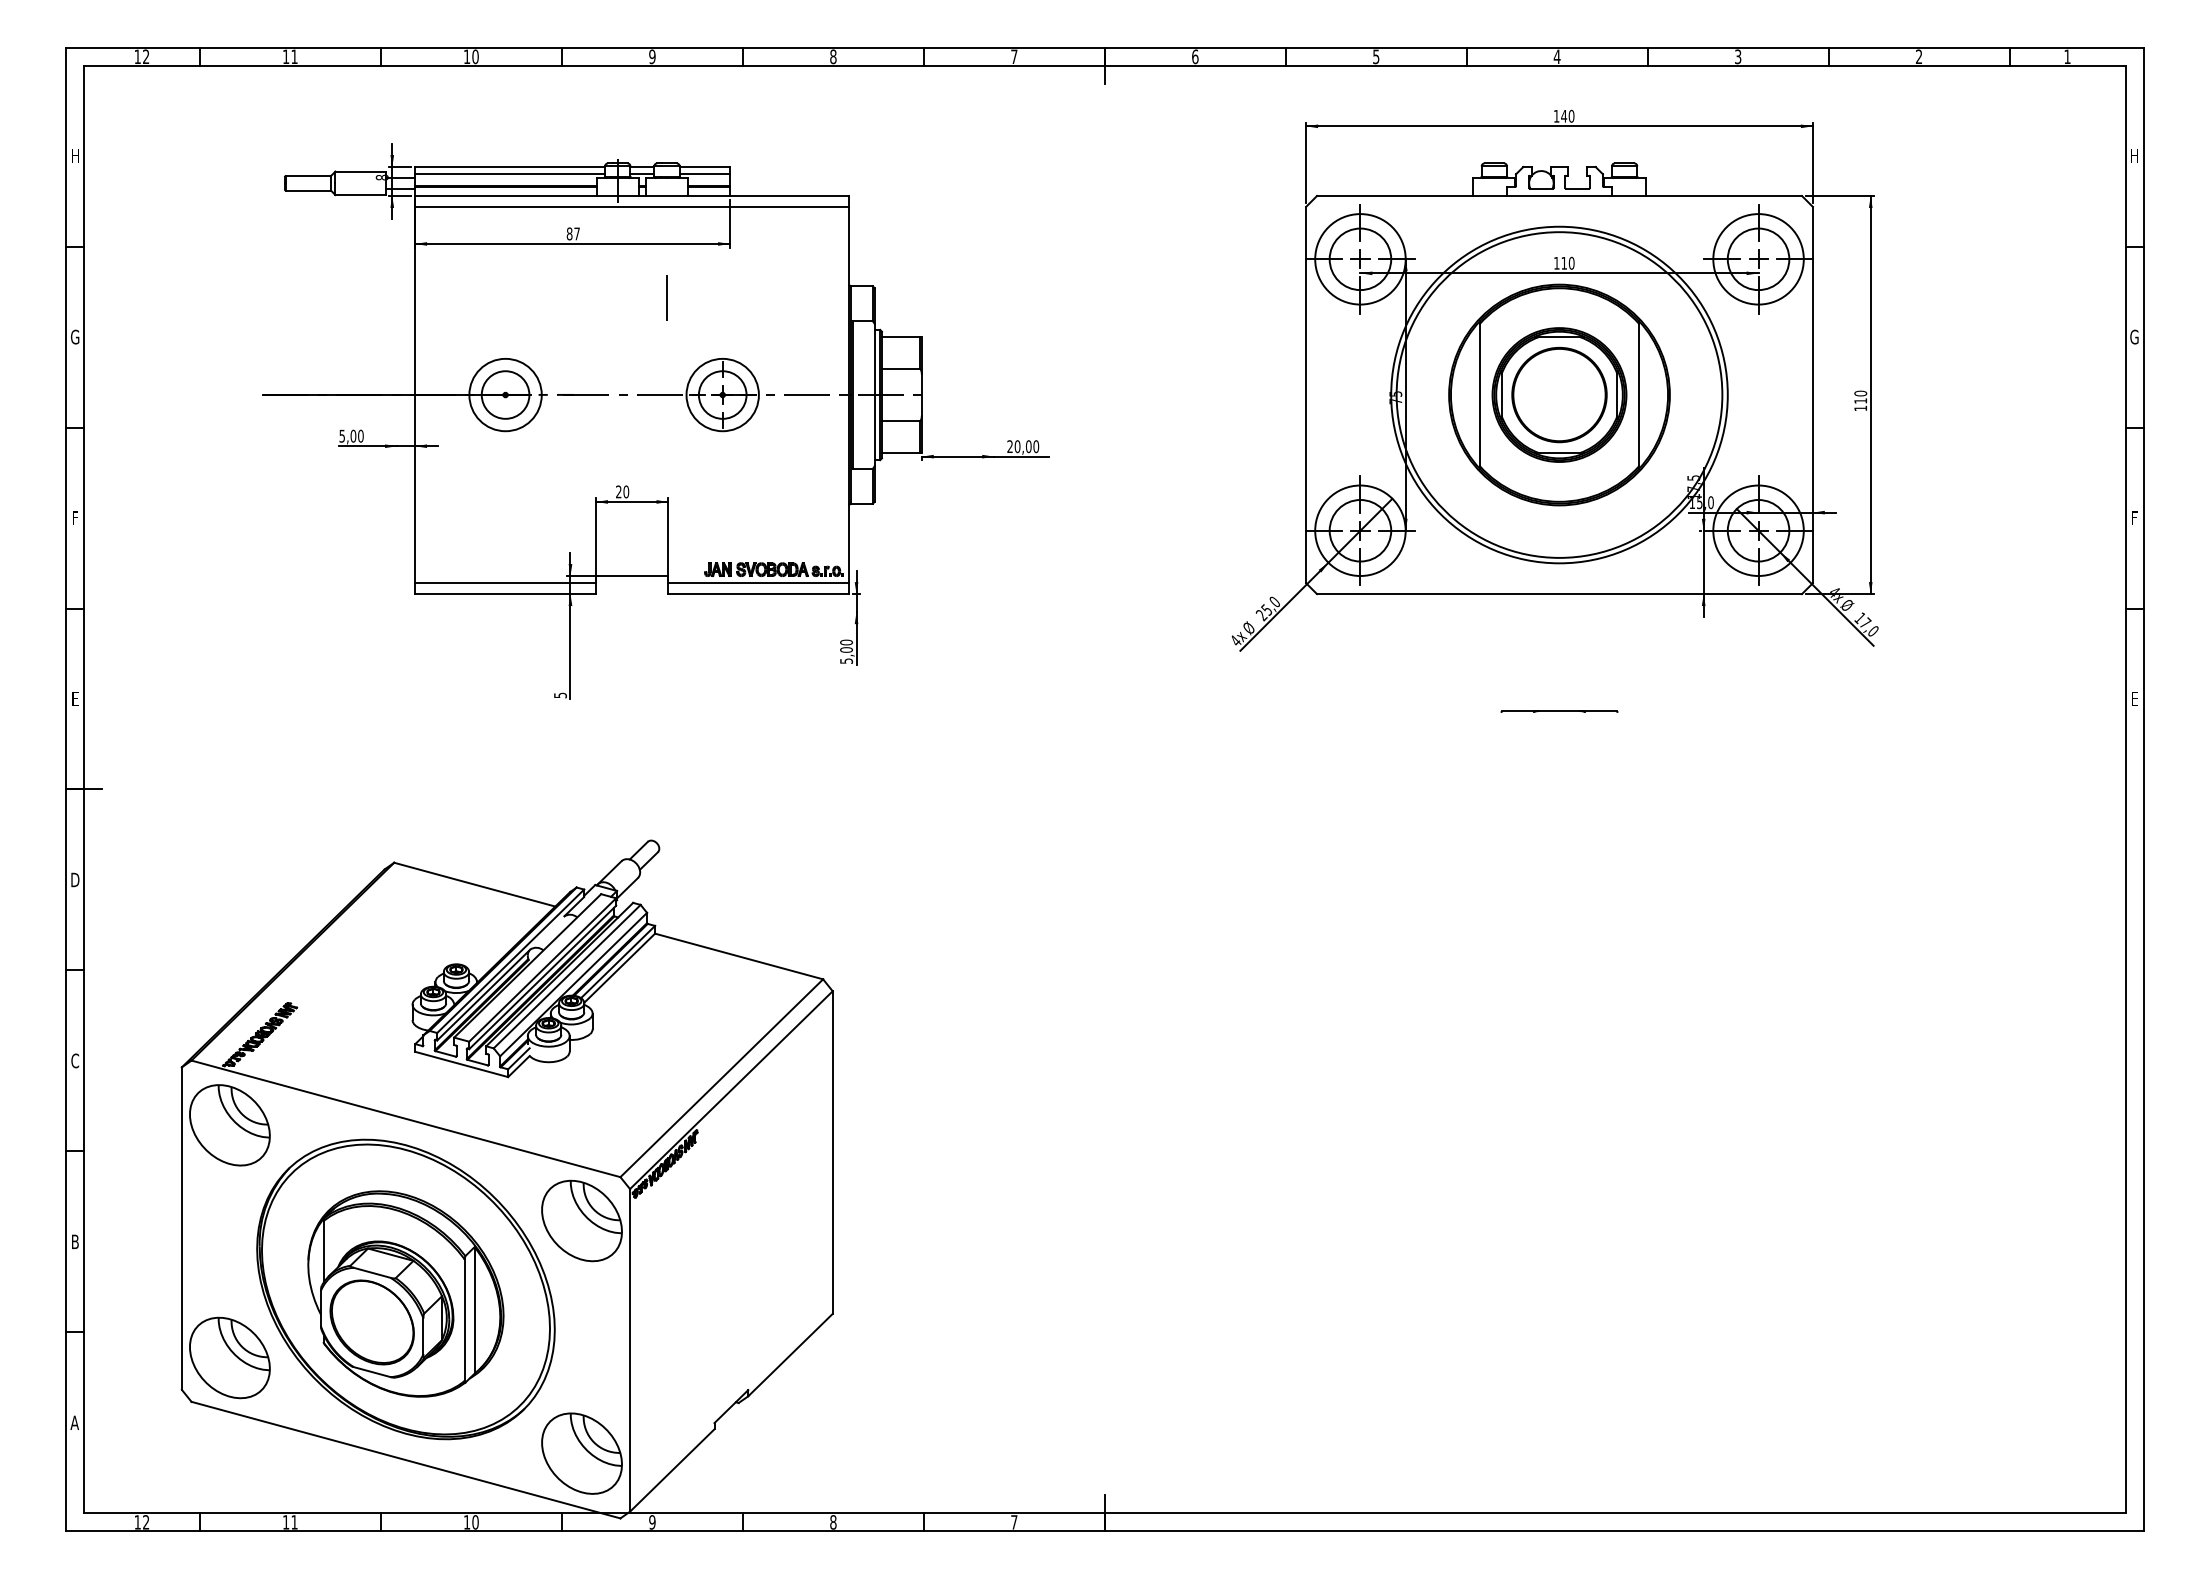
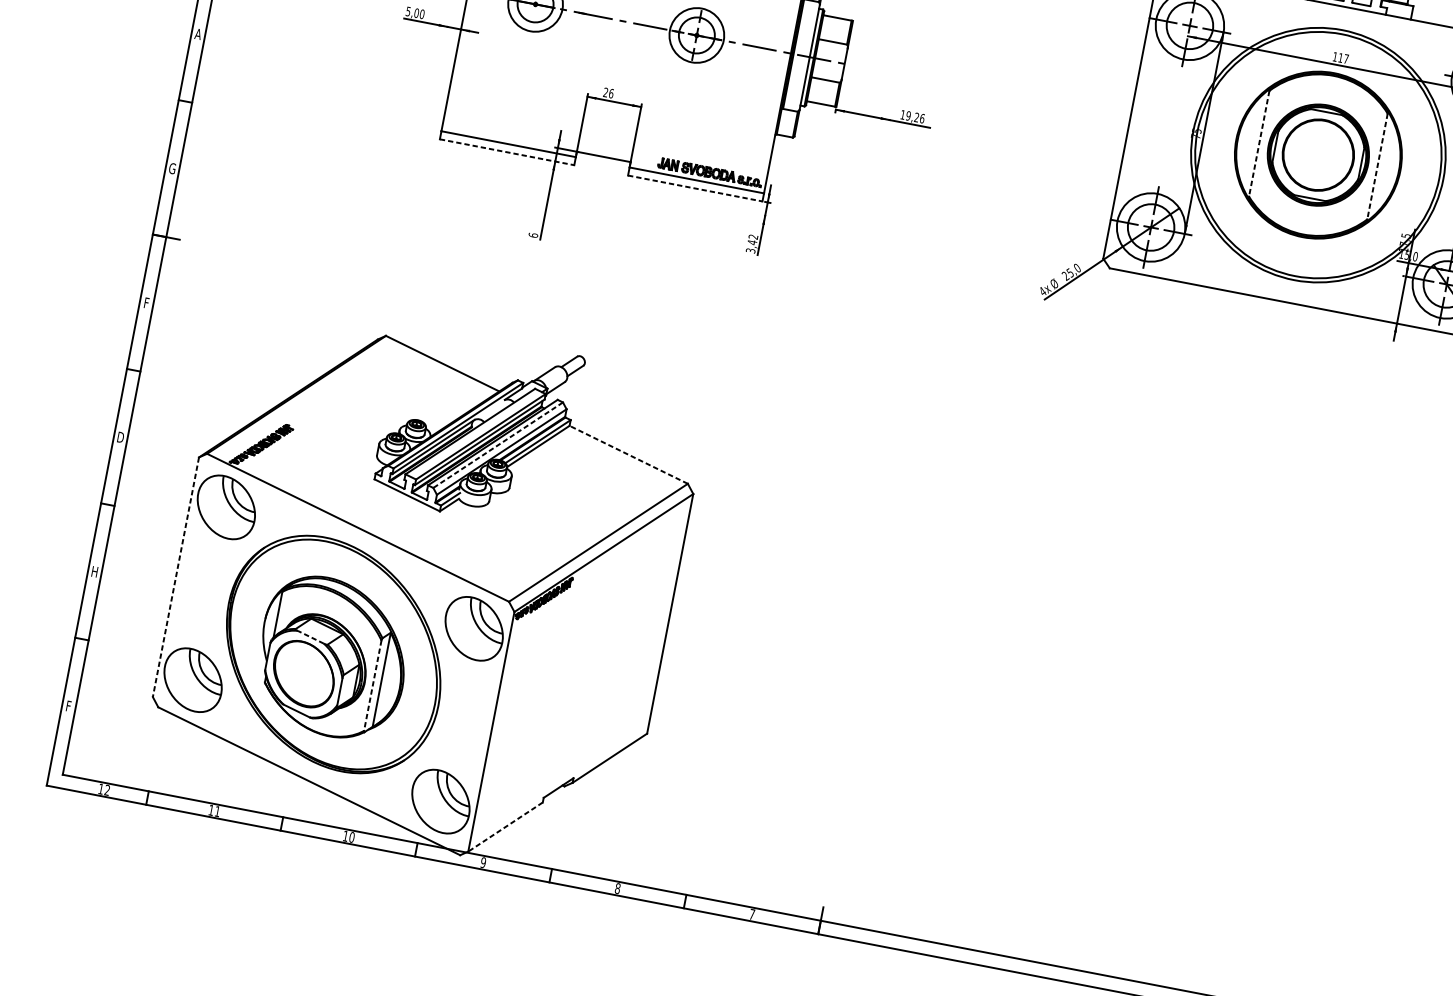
text: (1571, 262) -> (1346, 58), 110 -> 117
line: (1479, 395) -> (1258, 144), solid -> dashed
line: (1639, 395) -> (1377, 166), solid -> dashed
text: (1023, 446) -> (912, 116), 20,00 -> 19,26
text: (626, 491) -> (611, 93), 20 -> 26
text: (75, 517) -> (198, 33), F -> A
line: (506, 594) -> (507, 152), solid -> dashed
line: (759, 594) -> (695, 188), solid -> dashed
text: (846, 651) -> (752, 243), 5,00 -> 3,42
text: (560, 695) -> (533, 235), 5 -> 6
text: (75, 698) -> (172, 168), E -> G
line: (1559, 711) -> (1273, 390), removed
text: (75, 879) -> (146, 302), D -> F
line: (738, 956) -> (628, 454), solid -> dashed
line: (567, 976) -> (498, 445), solid -> dashed
text: (75, 1060) -> (120, 437), C -> D
line: (181, 1229) -> (175, 577), solid -> dashed
text: (75, 1241) -> (95, 571), B -> H
line: (371, 1272) -> (310, 636), solid -> dashed
line: (464, 1320) -> (372, 685), solid -> dashed
text: (74, 1422) -> (68, 705), A -> F
line: (671, 1470) -> (504, 826), solid -> dashed

